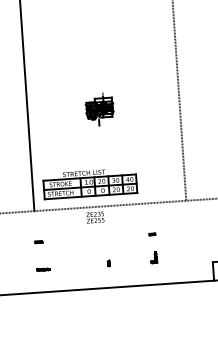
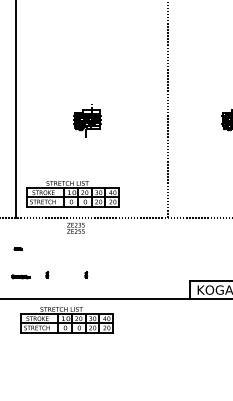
part: (152, 233) -> (131, 248), removed
part: (153, 257) -> (131, 272), removed
part: (70, 265) -> (47, 274), added
part: (43, 269) -> (20, 276), size x1.4
part: (92, 310) -> (66, 320), added

